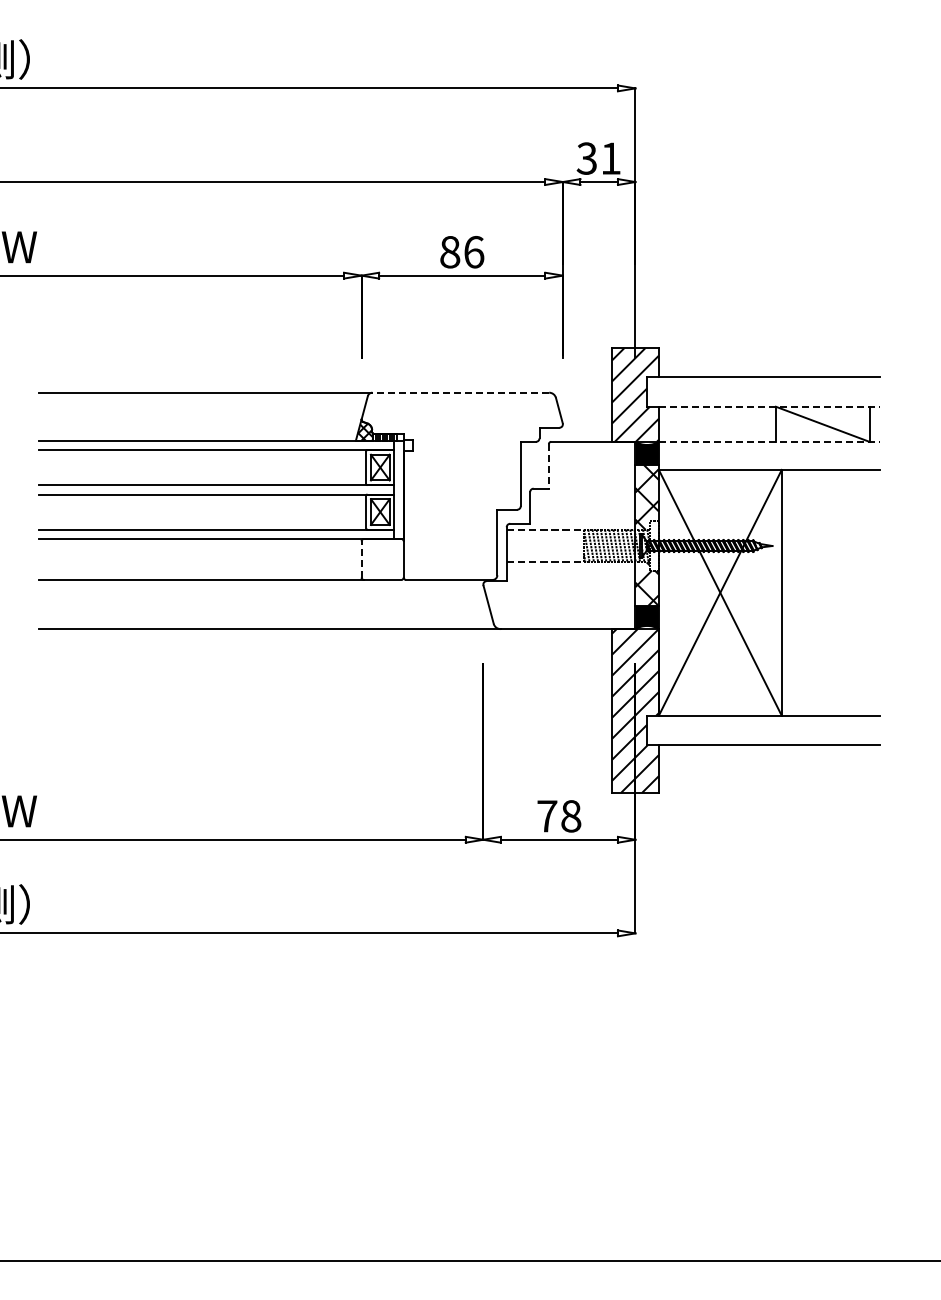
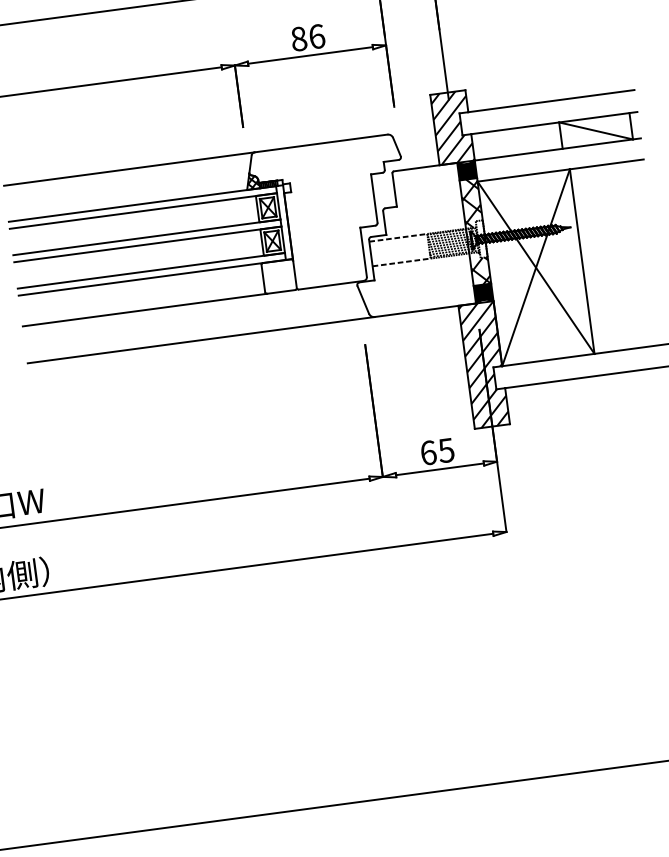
line: (460, 392) -> (320, 143), dashed -> solid
line: (769, 406) -> (554, 122), dashed -> solid
line: (769, 441) -> (557, 149), dashed -> solid
line: (548, 466) -> (394, 190), dashed -> solid
line: (361, 558) -> (263, 277), dashed -> solid
text: (559, 816) -> (437, 451), 78 -> 65

